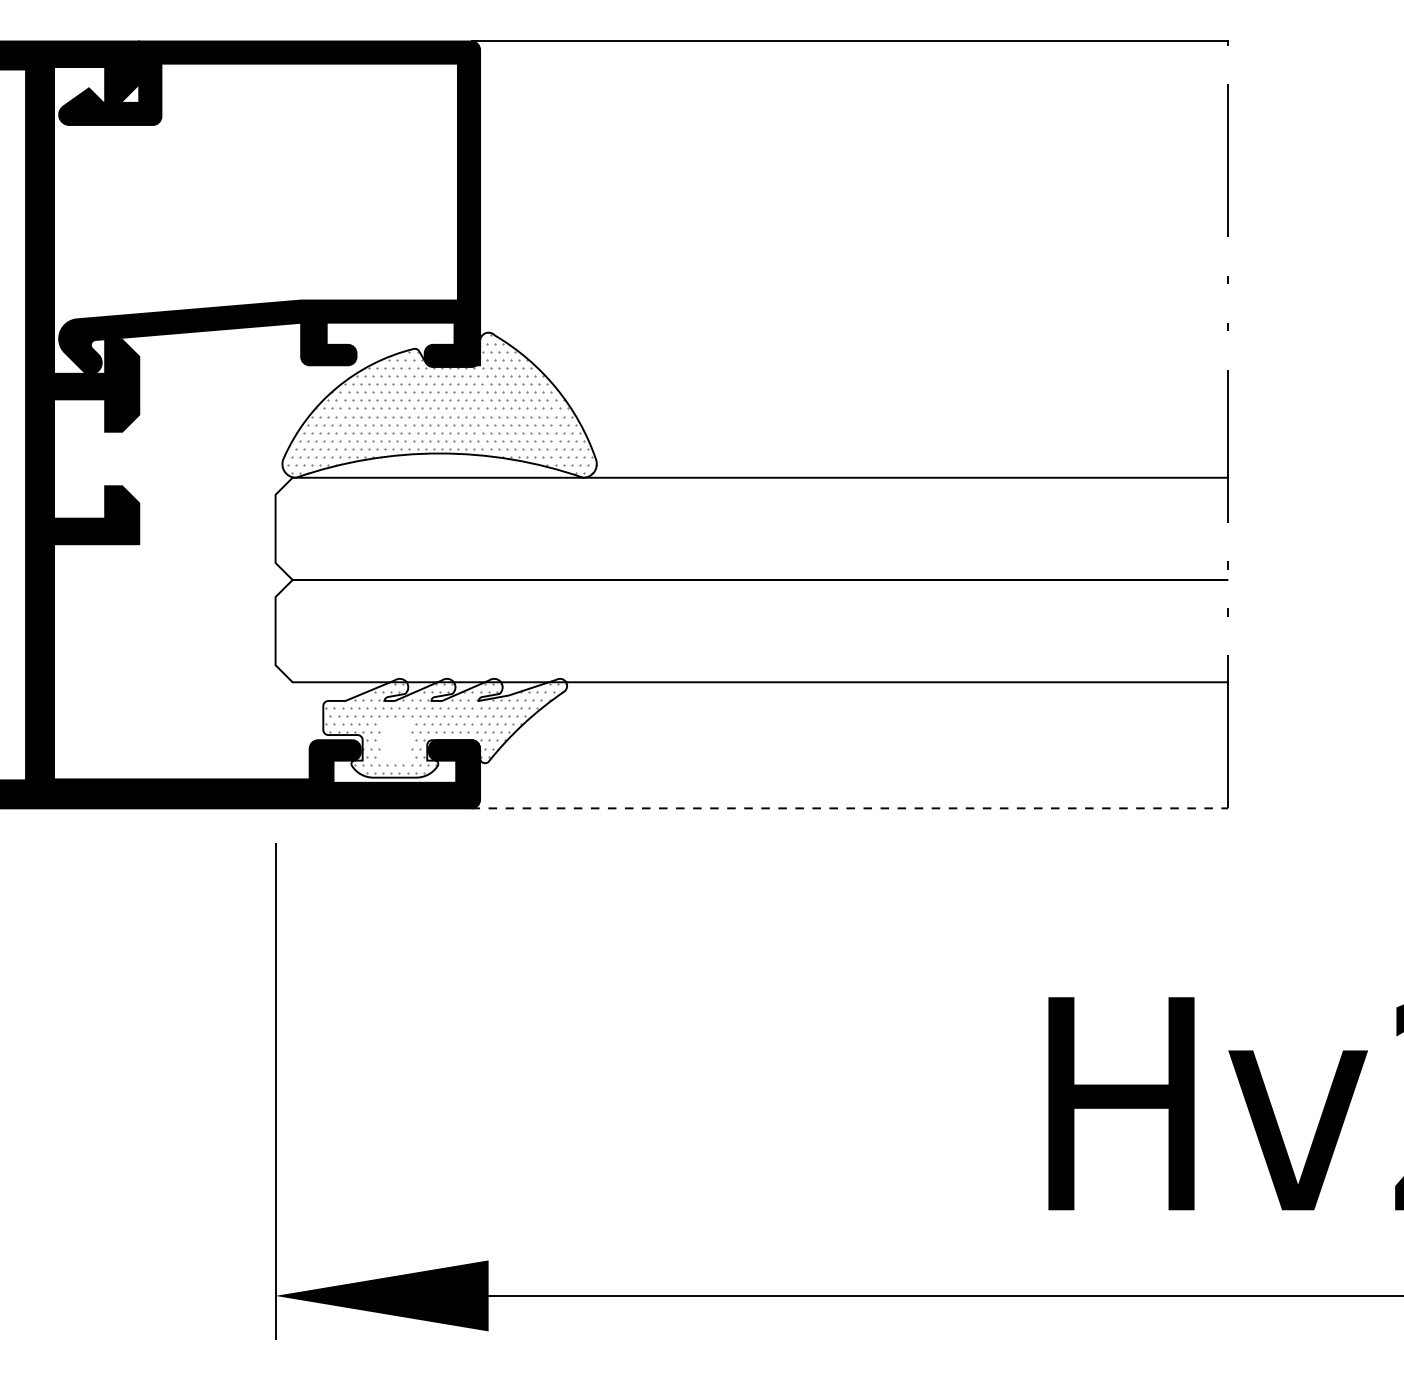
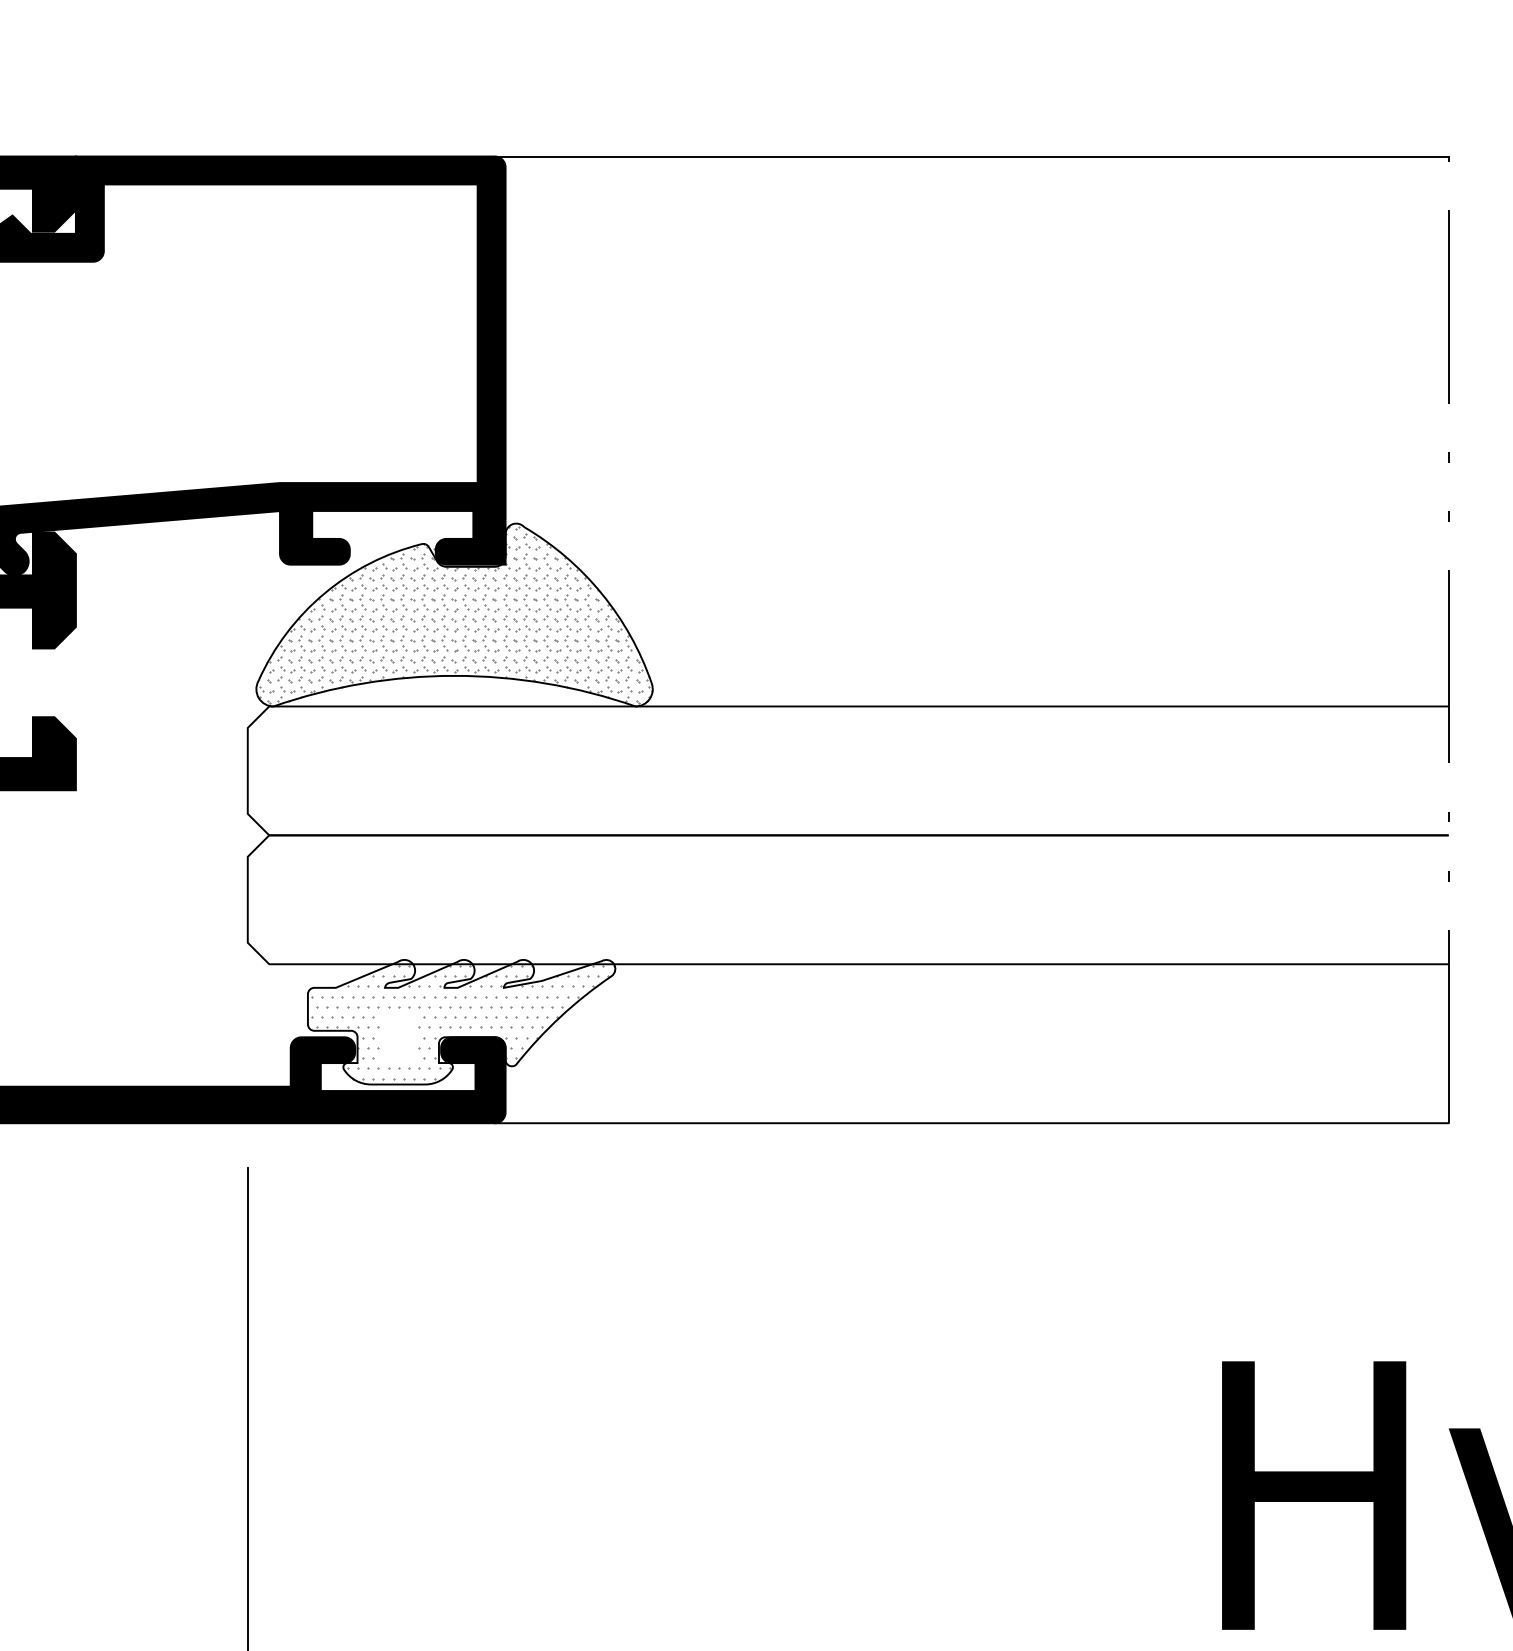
hatch: (439, 405) -> (454, 615), added
line: (850, 808) -> (972, 1123), dashed -> solid

